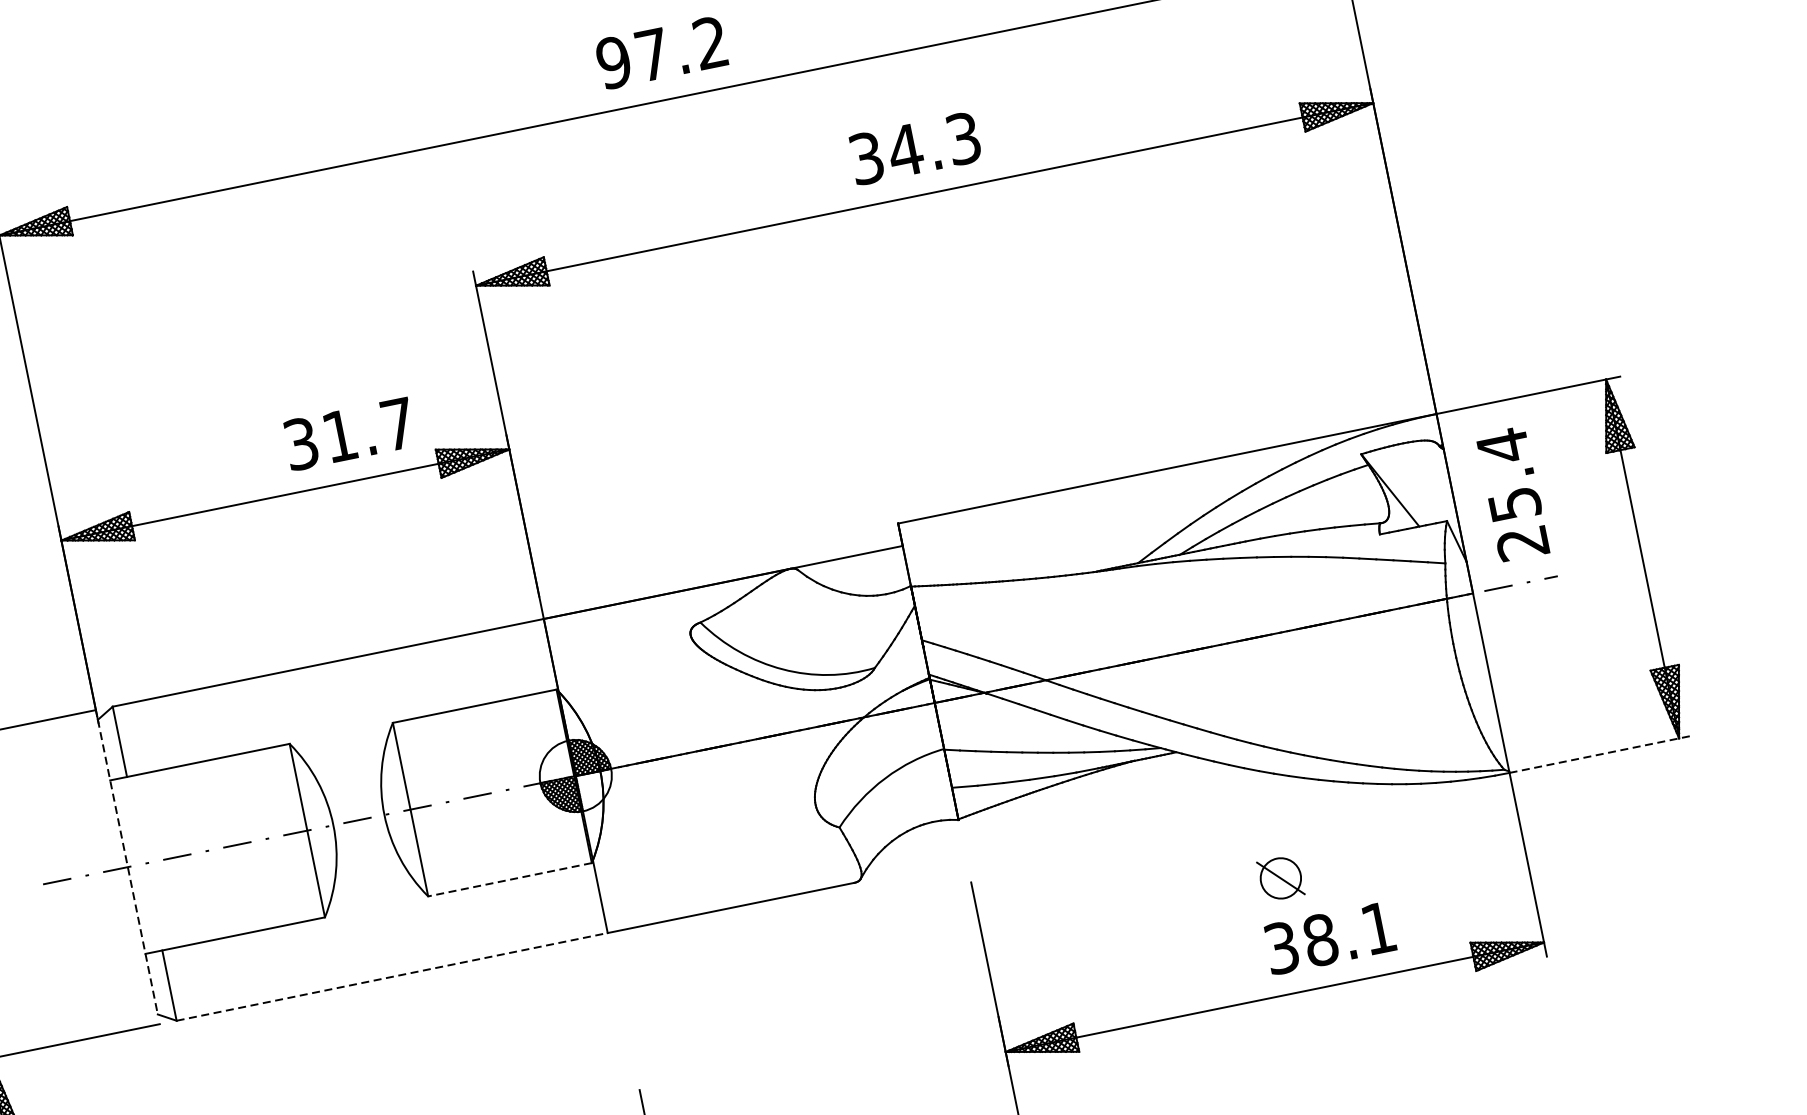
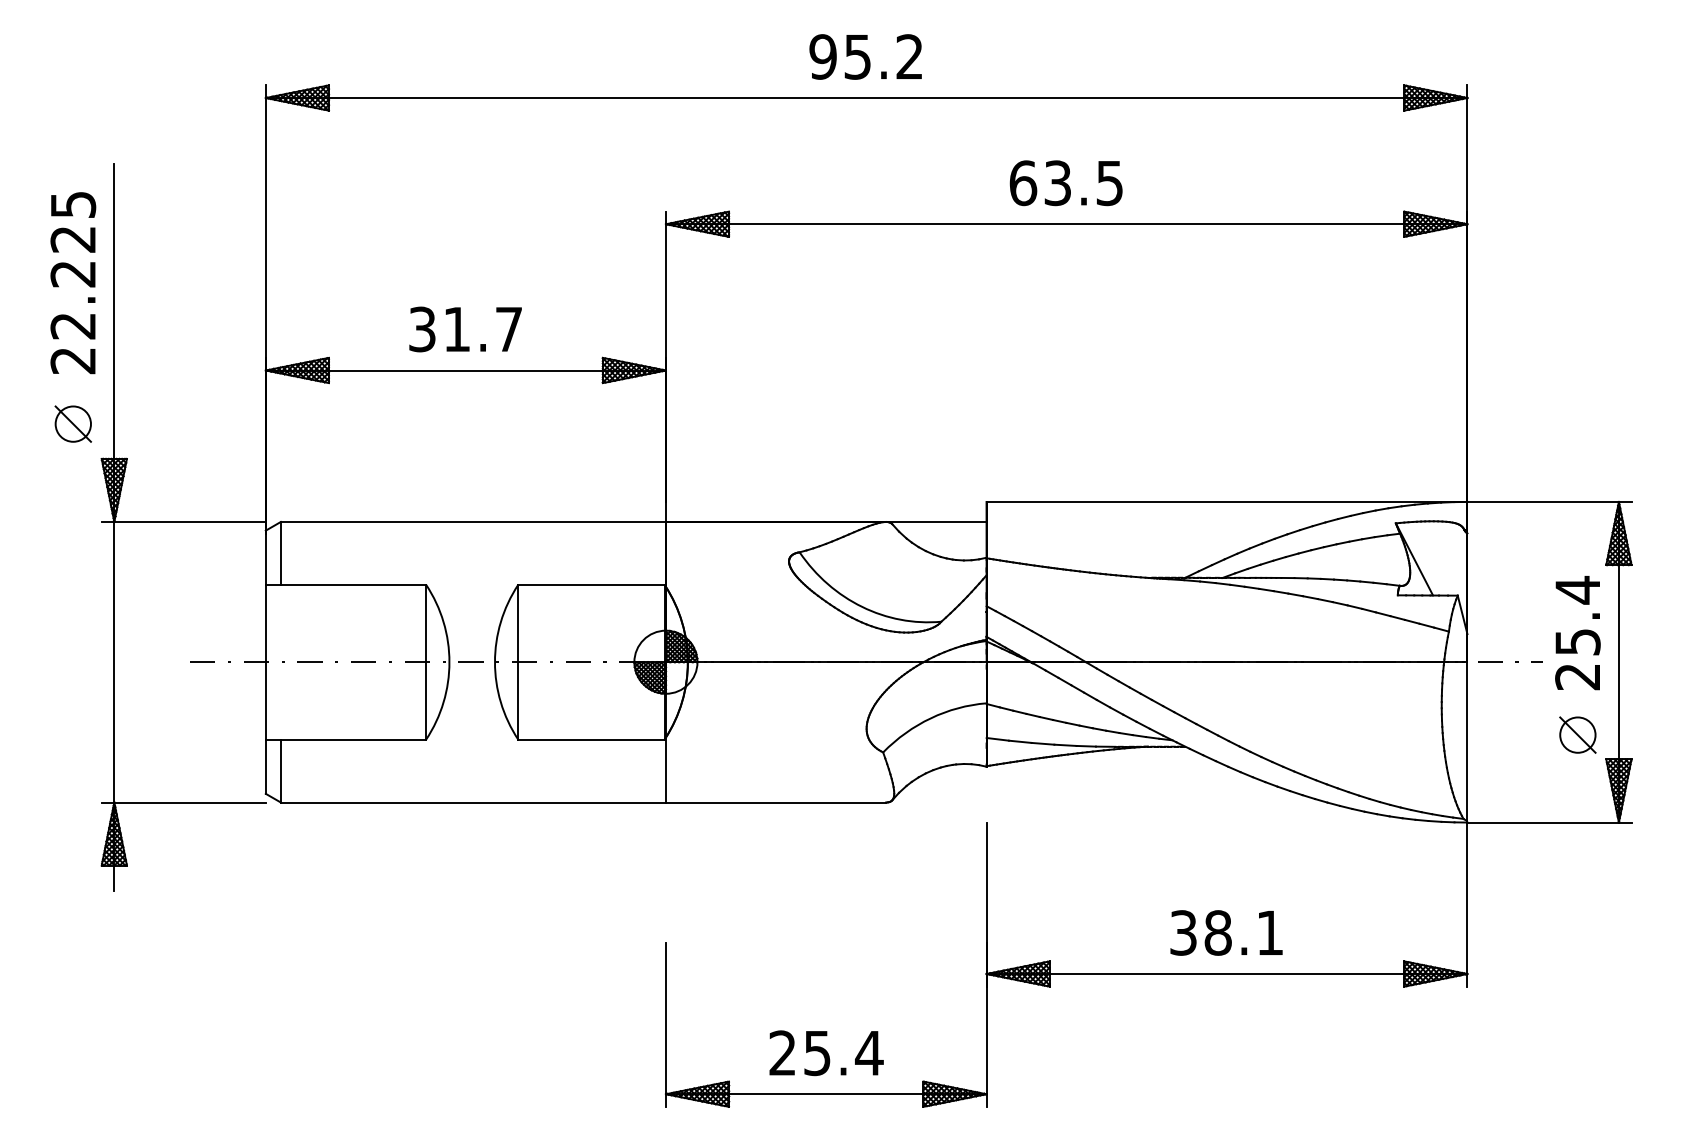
text: (652, 55) -> (857, 57), 97.2 -> 95.2
text: (914, 149) -> (1065, 183), 34.3 -> 63.5
text: (349, 434) -> (465, 329), moved
text: (1512, 494) -> (1577, 633), moved
line: (1601, 754) -> (1549, 822), dashed -> solid
line: (127, 867) -> (265, 662), dashed -> solid
part: (1280, 877) -> (1577, 734), moved
line: (508, 879) -> (590, 739), dashed -> solid
text: (1329, 937) -> (1226, 932), moved
line: (392, 976) -> (473, 802), dashed -> solid

